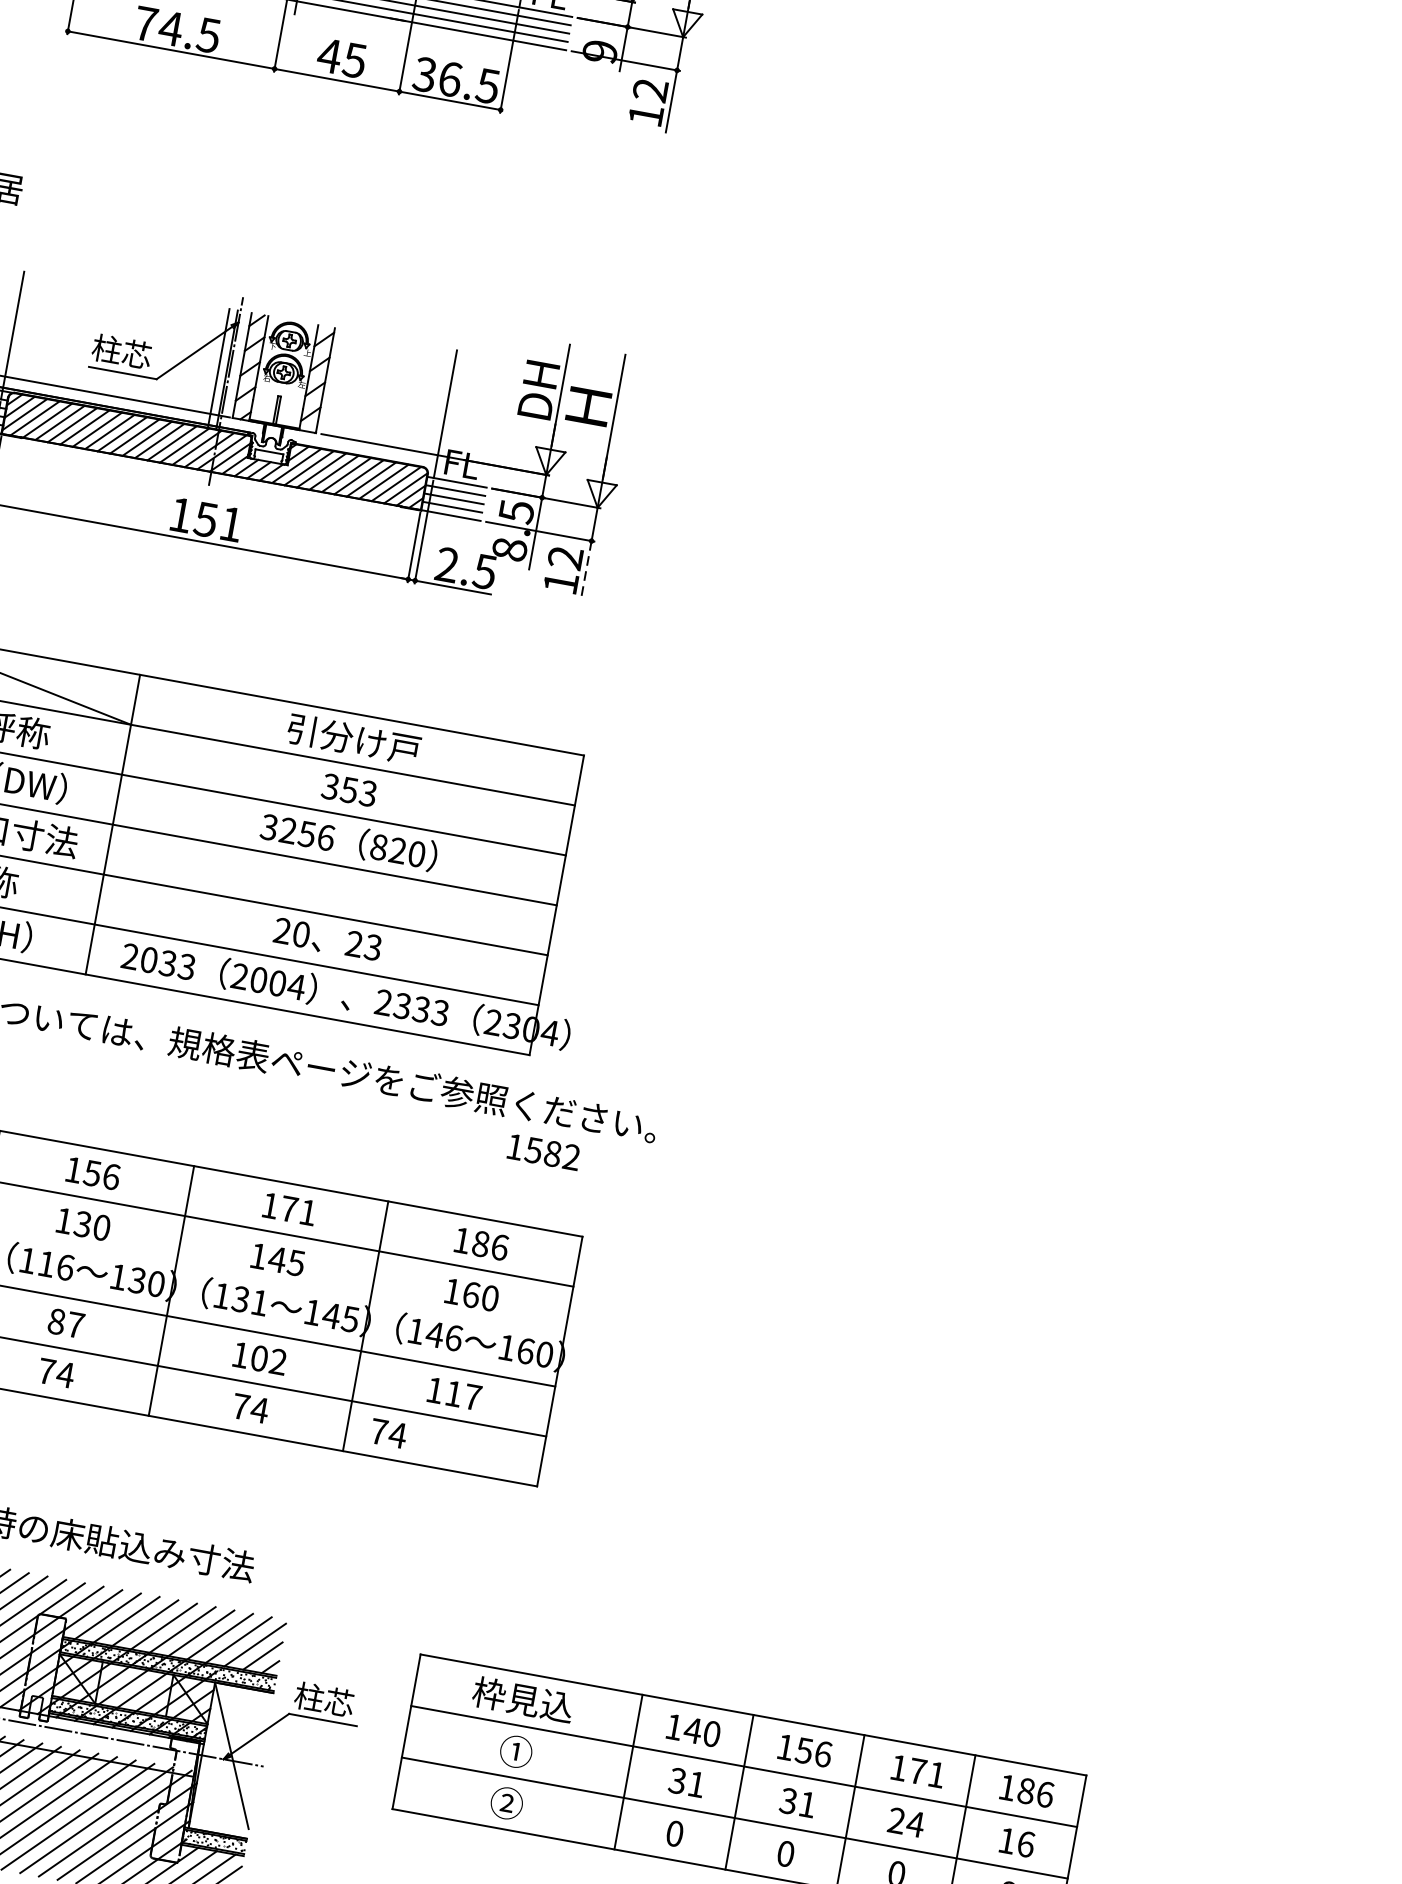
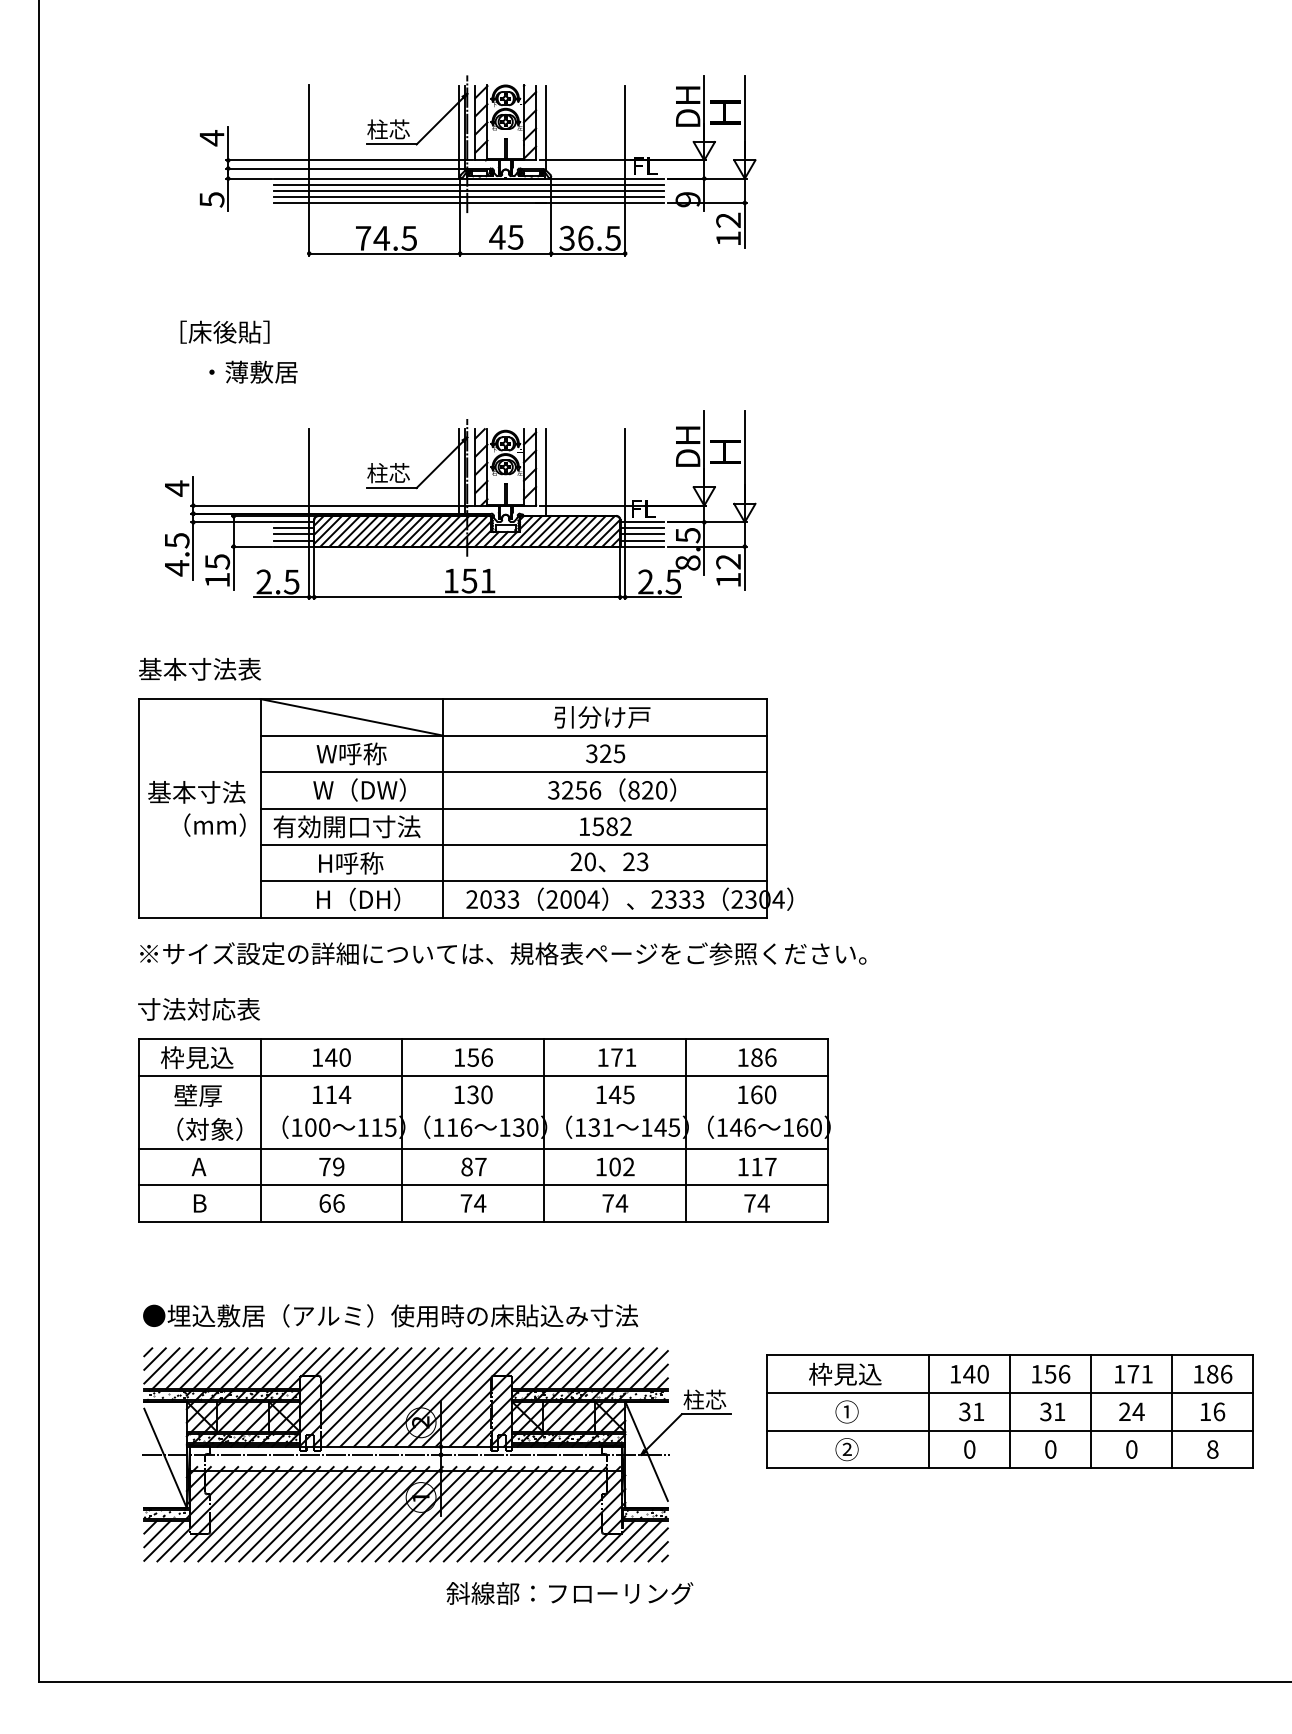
line: (338, 390) -> (546, 472), added
line: (585, 570) -> (744, 568), dashed -> solid
text: (358, 791) -> (612, 753), 353 -> 325
text: (543, 1151) -> (605, 826), moved
text: (387, 1433) -> (756, 1203), moved

